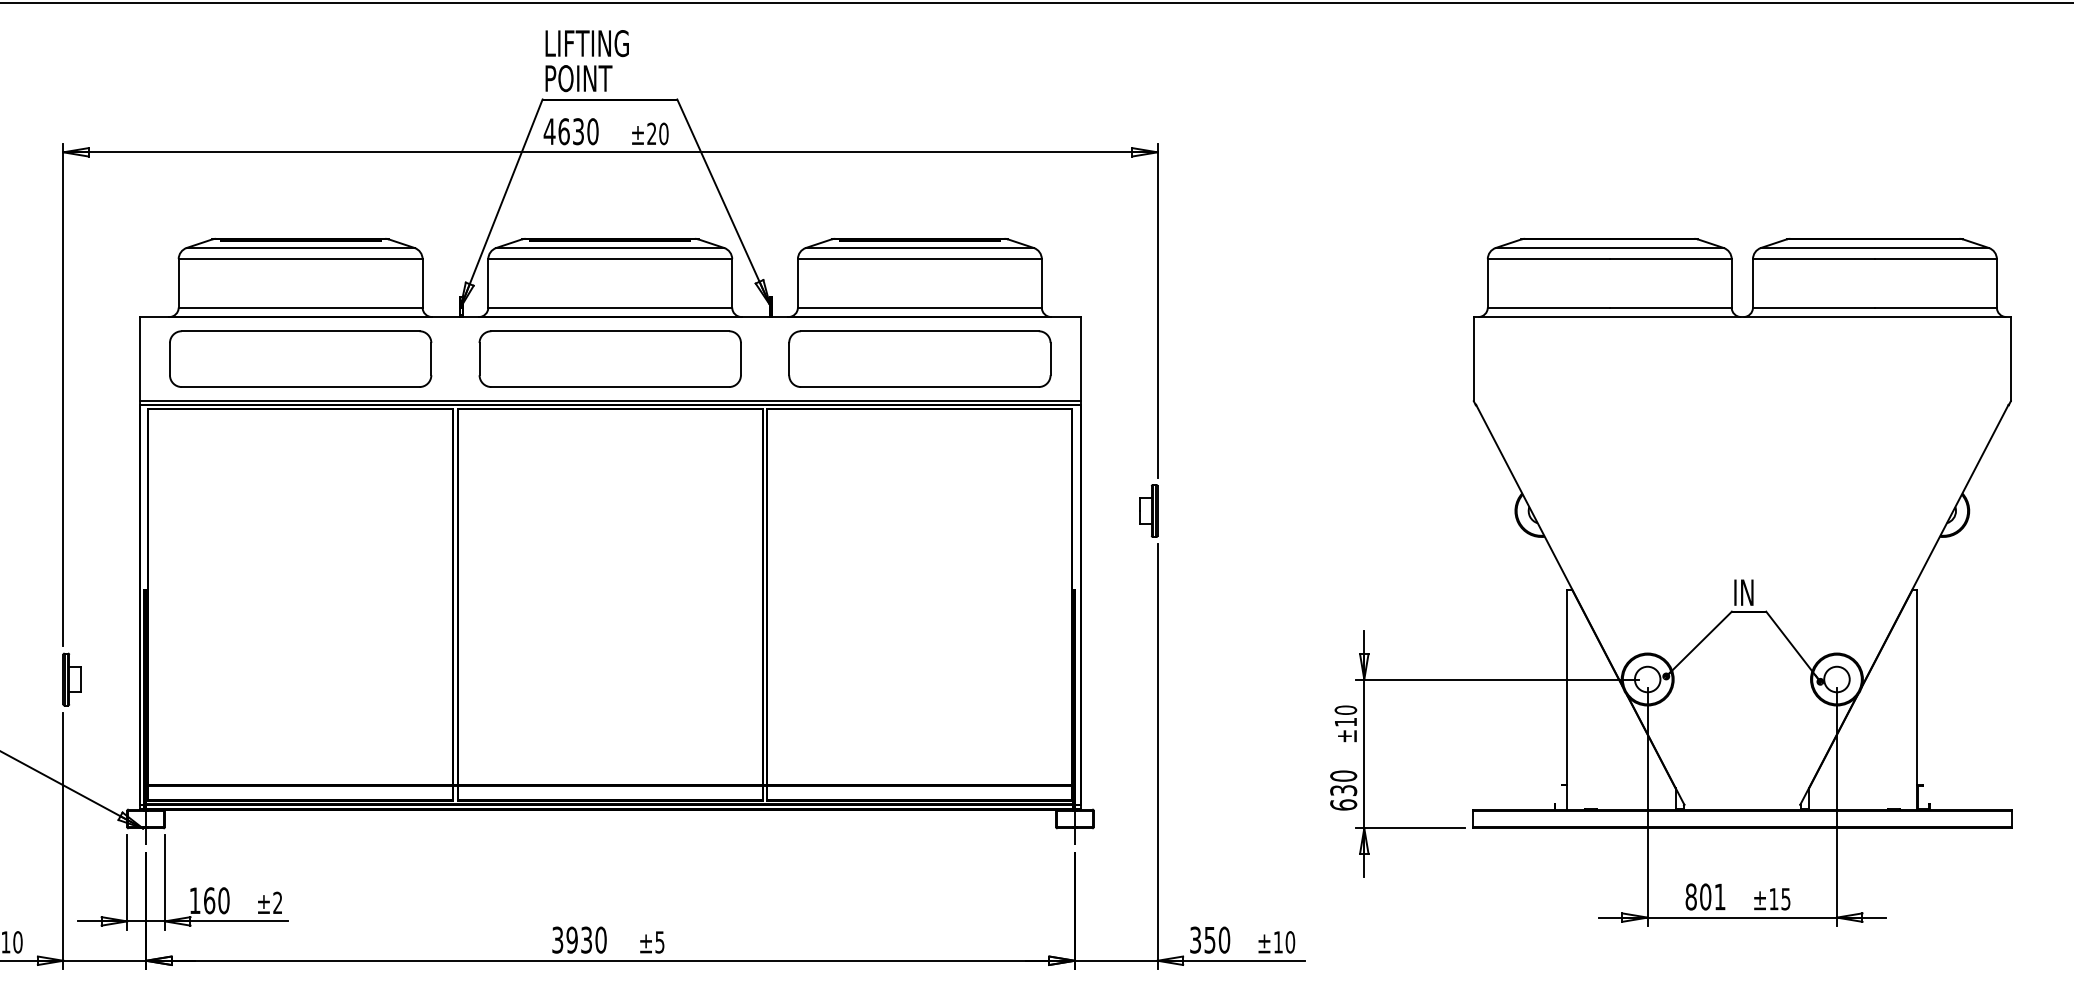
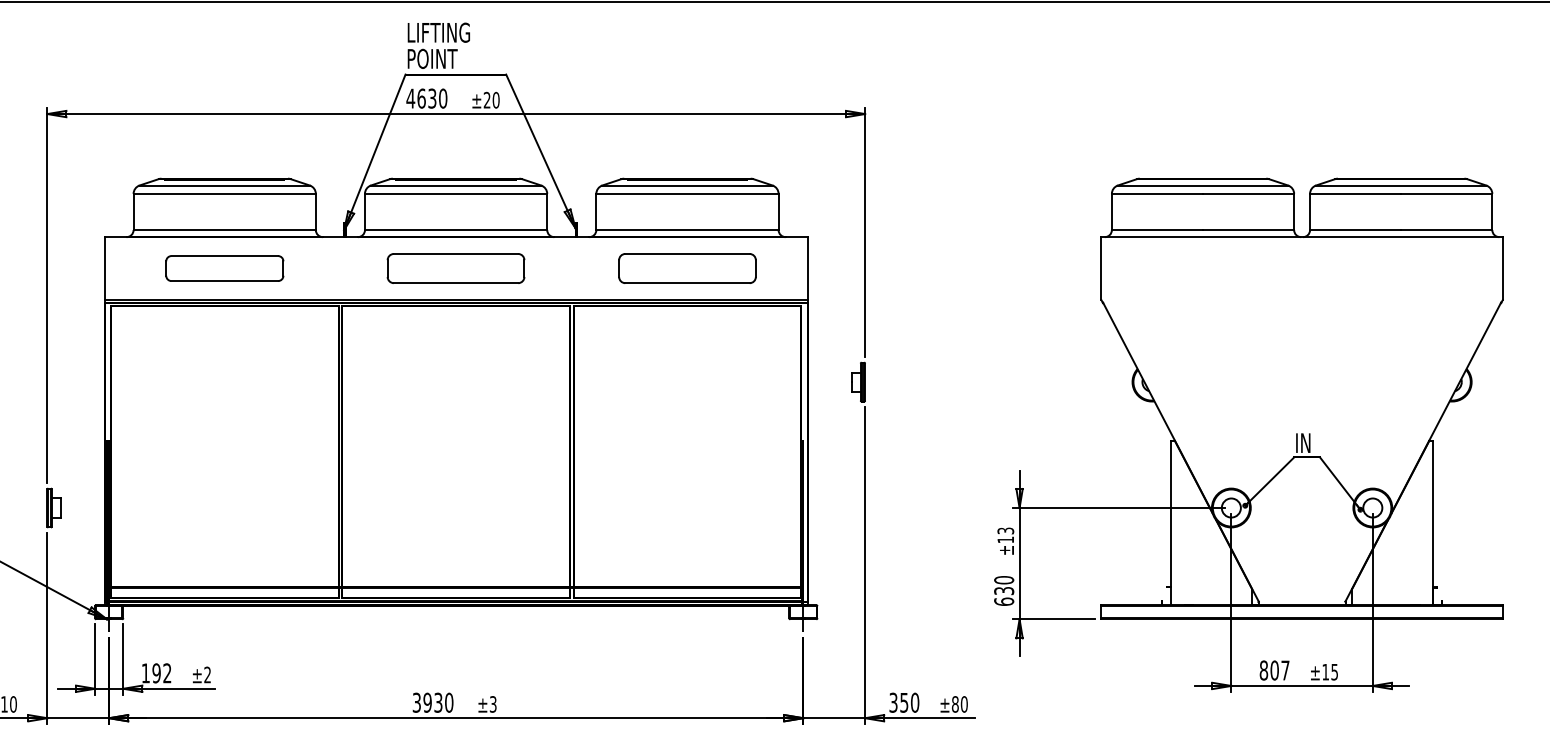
part: (300, 358) -> (224, 268), size x0.6
part: (609, 358) -> (455, 268), size x0.7
part: (919, 358) -> (687, 268), size x0.7
text: (1345, 709) -> (1005, 530), ±10 -> ±13
text: (1719, 896) -> (1285, 670), 801 -> 807
text: (216, 900) -> (161, 673), 160 -> 192
text: (659, 941) -> (492, 703), ±5 -> ±3
text: (1278, 942) -> (955, 704), ±10 -> ±80

